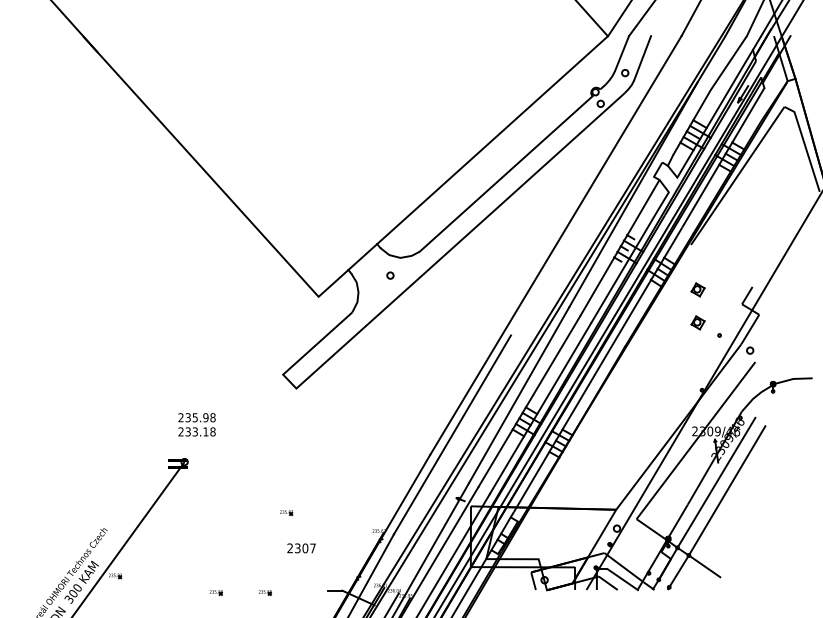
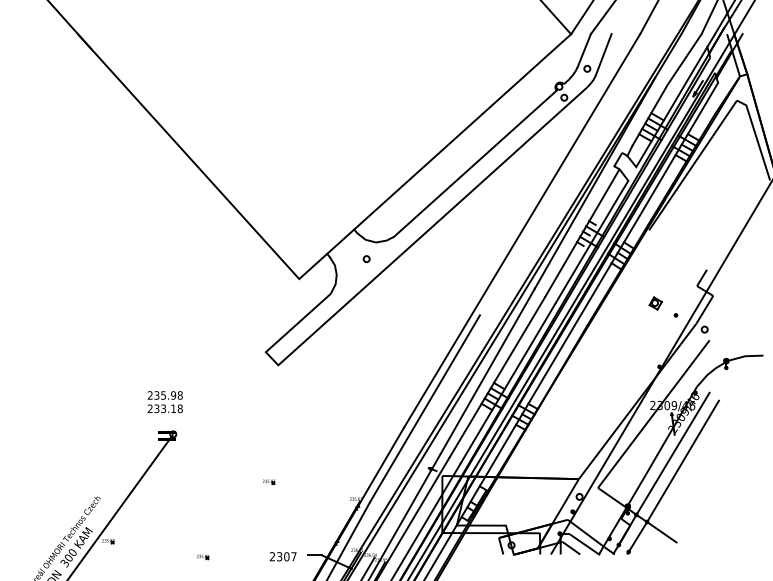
part: (697, 289) -> (655, 272), removed
text: (196, 424) -> (164, 401), moved
text: (301, 548) -> (283, 556), moved
part: (264, 592) -> (248, 556), removed

